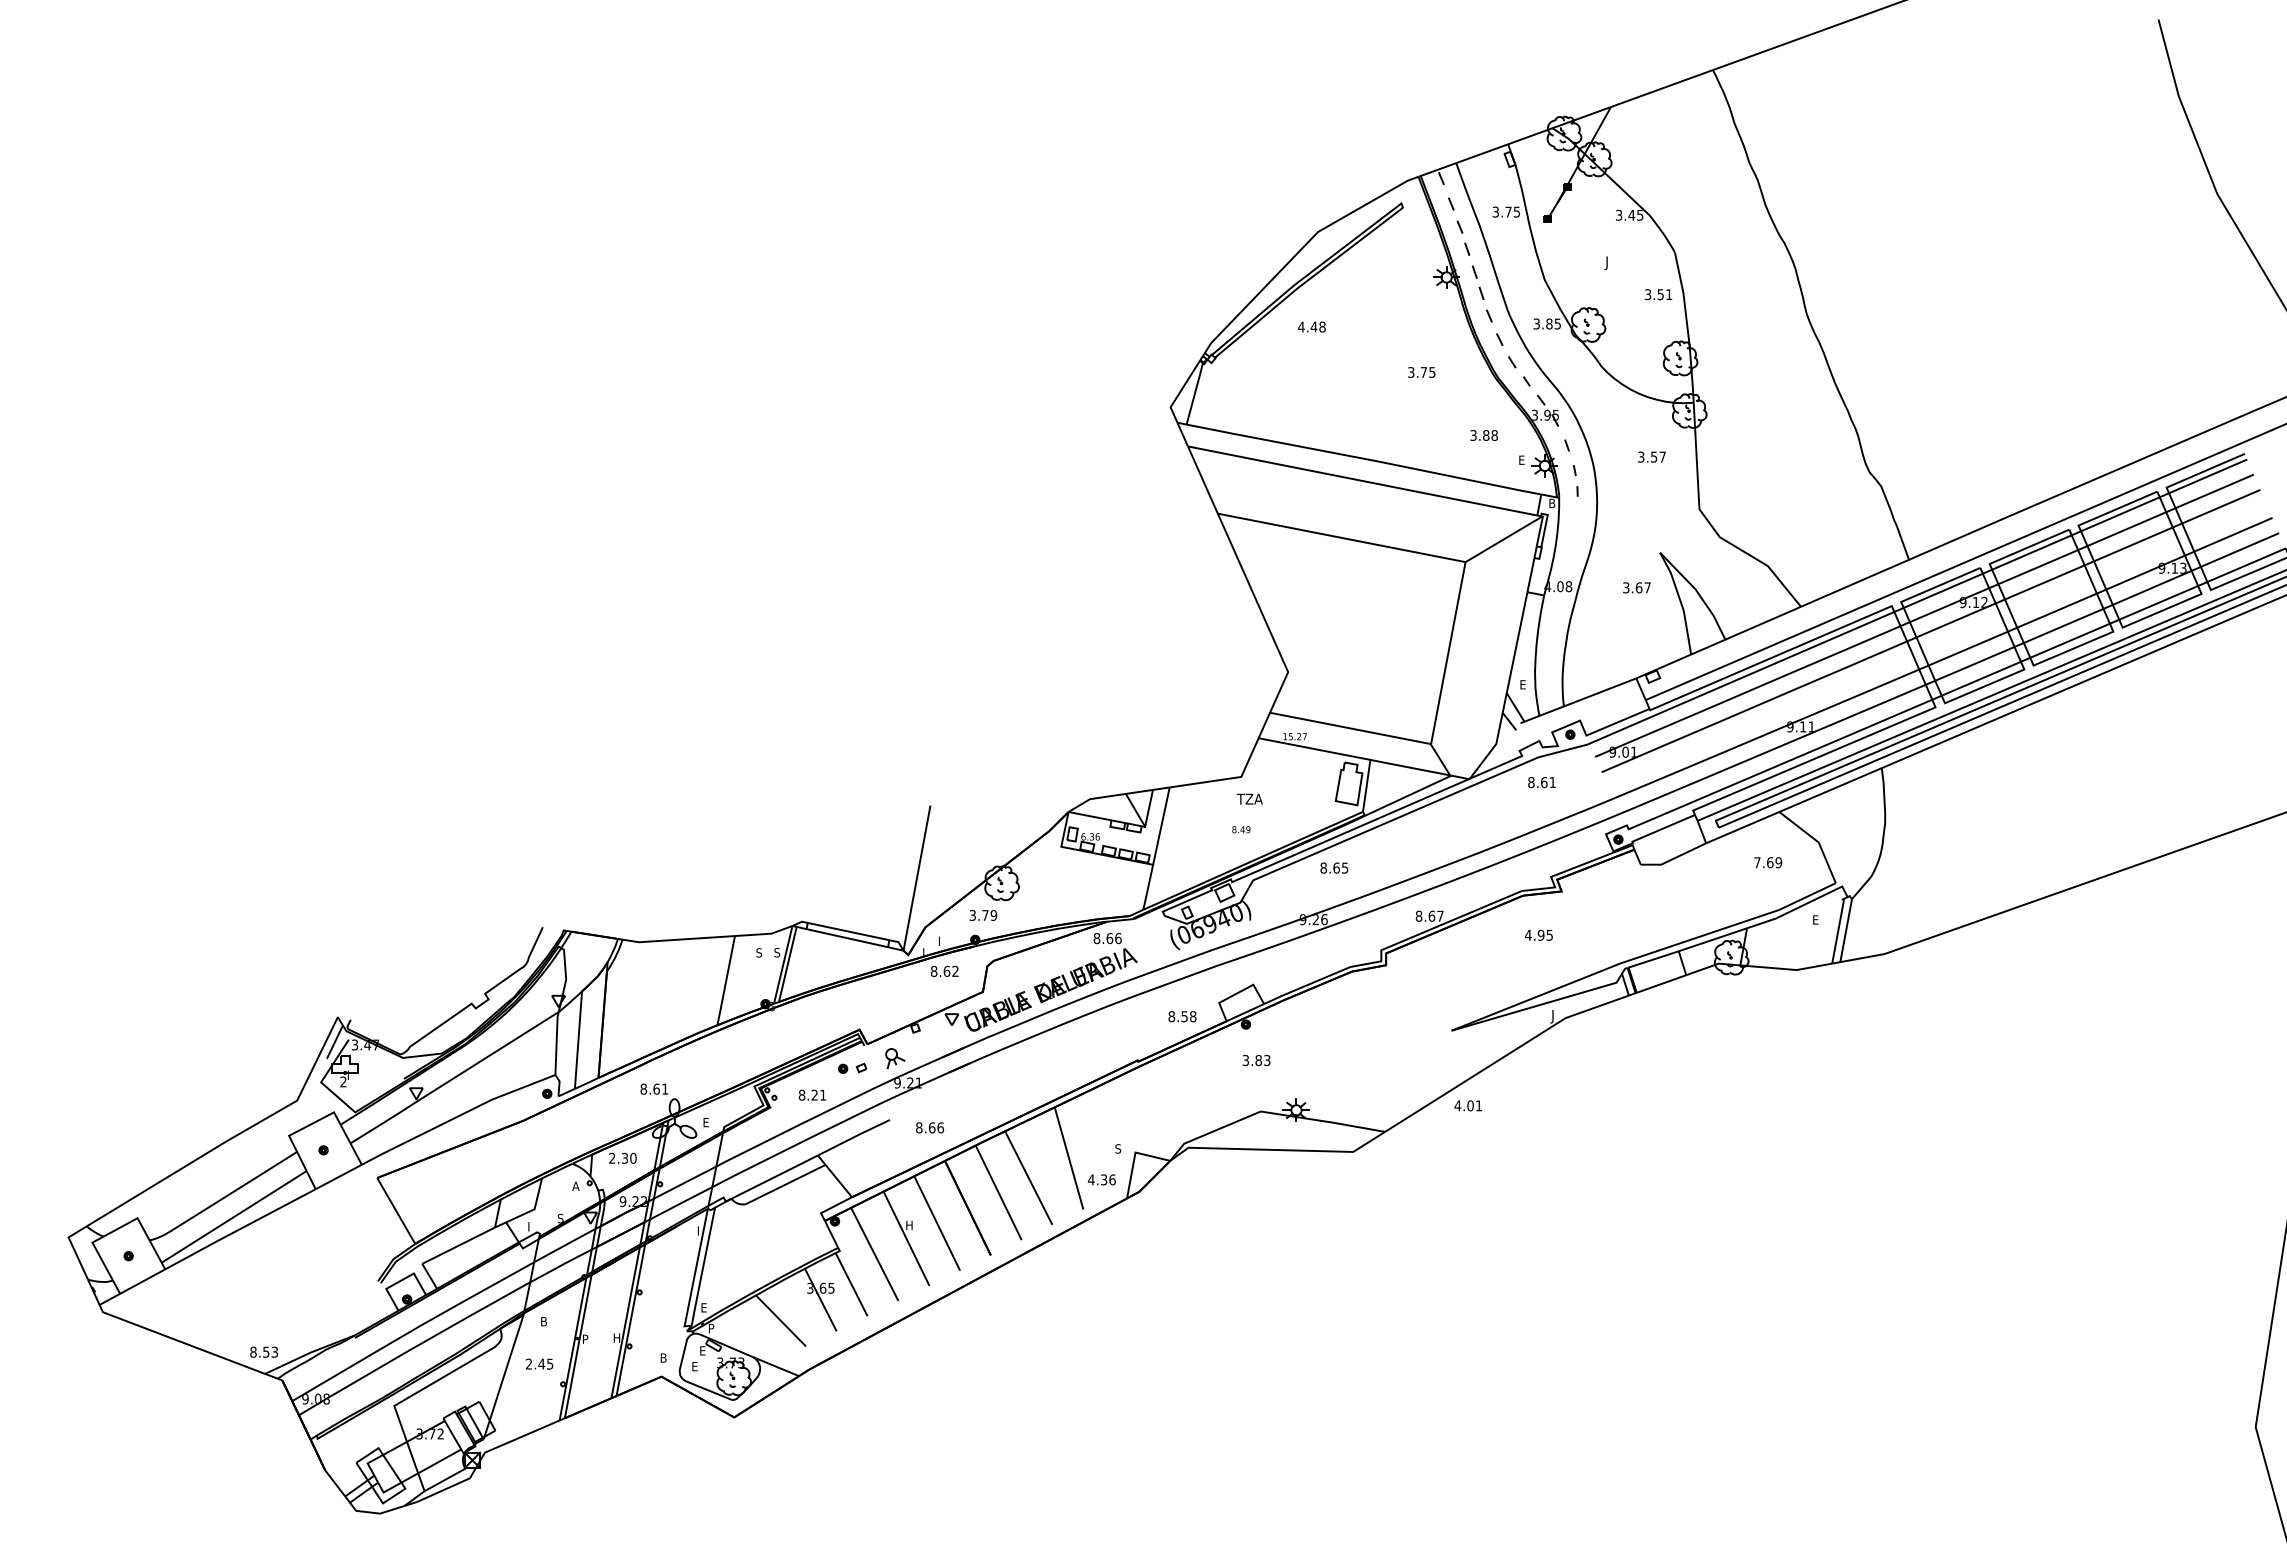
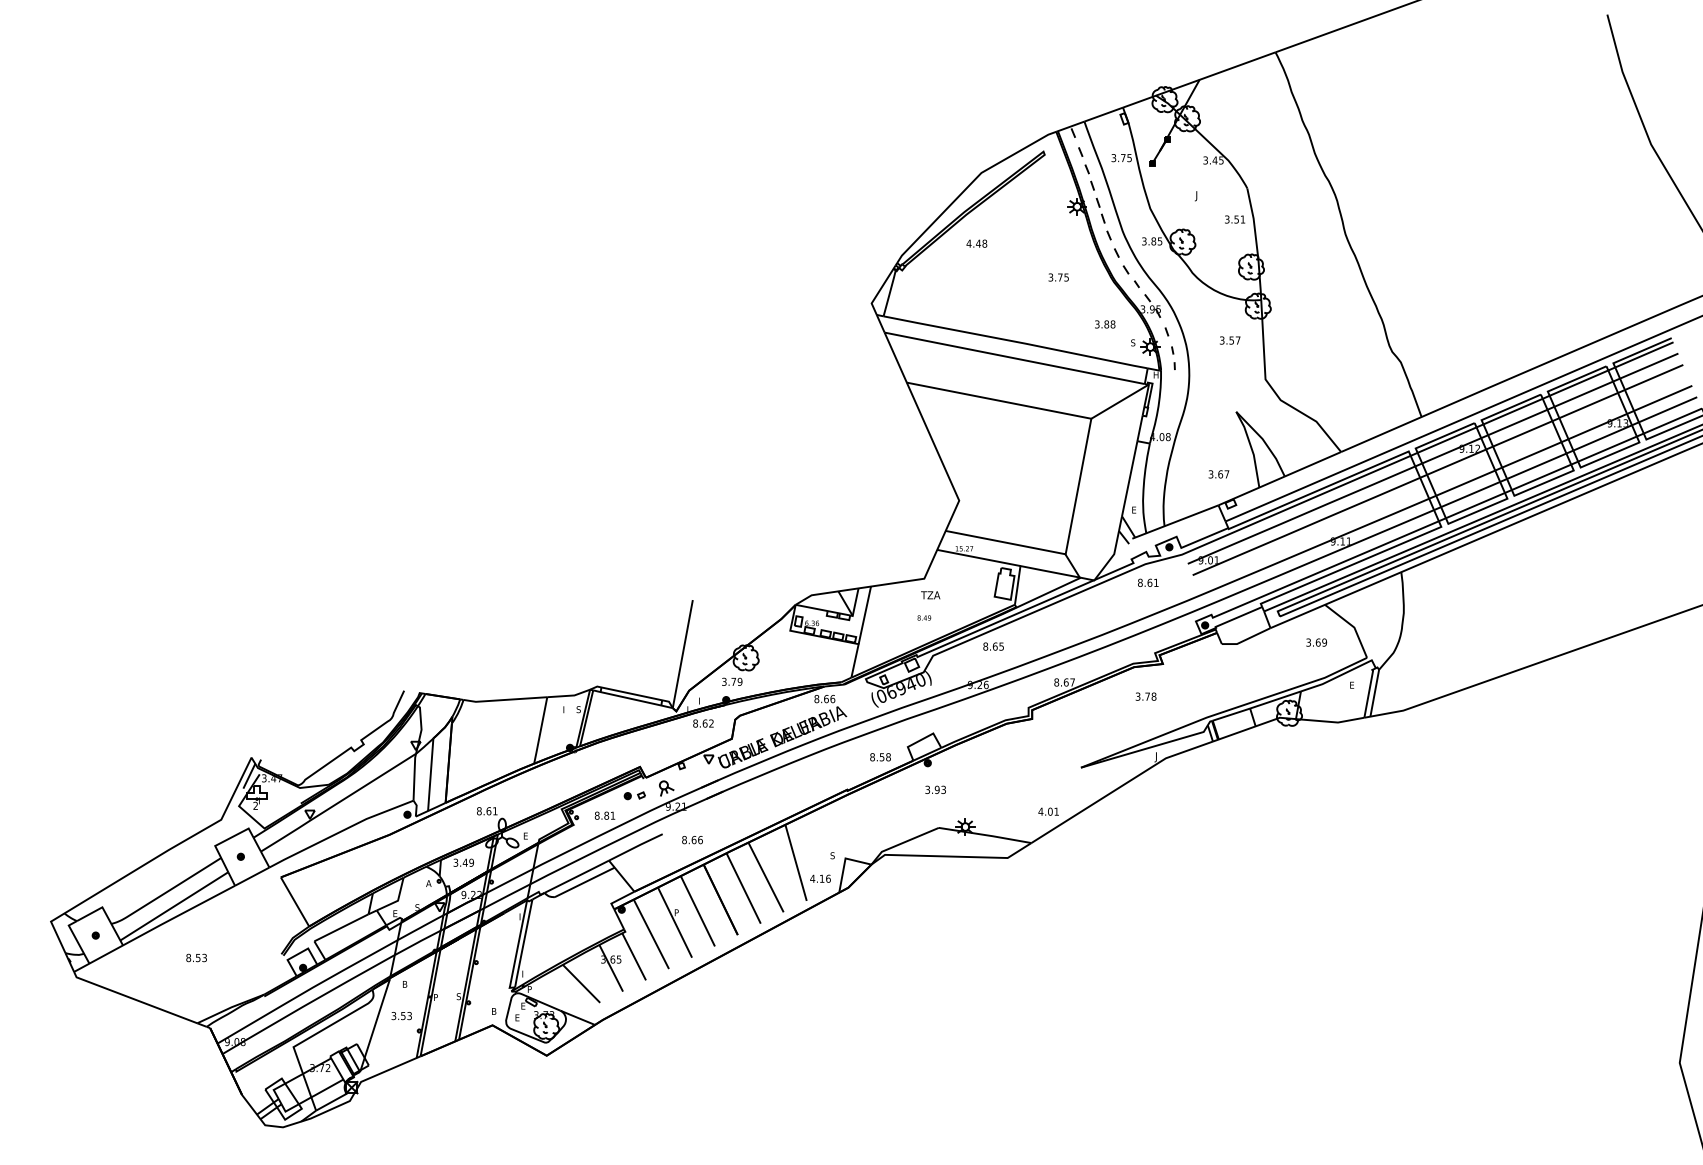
text: (1521, 459) -> (1132, 342), E -> S
text: (1552, 503) -> (1156, 375), B -> H
text: (1636, 587) -> (1218, 474), moved
text: (1757, 862) -> (1308, 642), 7.69 -> 3.69
text: (1538, 934) -> (1145, 696), 4.95 -> 3.78
text: (759, 952) -> (565, 709), S -> I
text: (1258, 1060) -> (937, 789), 3.83 -> 3.93
text: (814, 1094) -> (606, 815), 8.21 -> 8.81
text: (1467, 1105) -> (1048, 811), moved
text: (622, 1157) -> (463, 862), 2.30 -> 3.49
text: (1103, 1179) -> (821, 878), 4.36 -> 4.16
text: (909, 1224) -> (677, 912), H -> P
text: (531, 1226) -> (395, 913), I -> E
text: (704, 1307) -> (524, 973), E -> I
text: (616, 1337) -> (459, 996), H -> S
text: (263, 1351) -> (196, 957), moved
text: (539, 1363) -> (401, 1015), 2.45 -> 3.53

